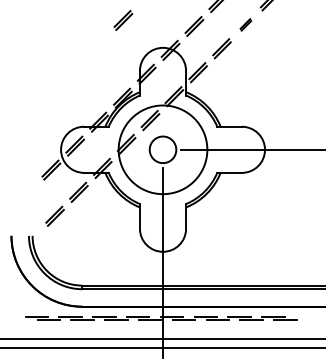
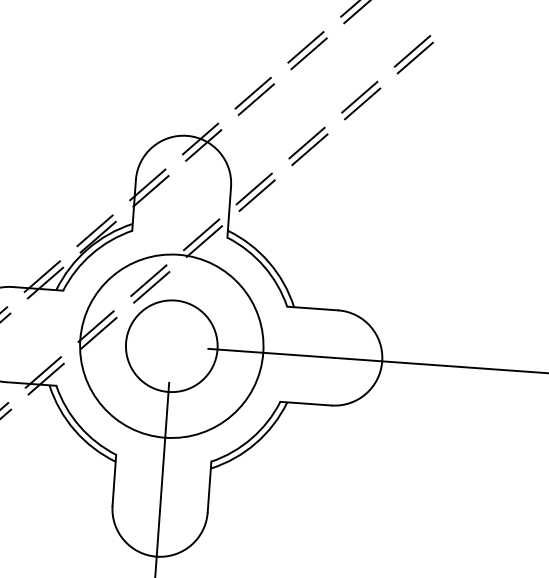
part: (123, 19) -> (109, 71), removed
part: (245, 24) -> (360, 99), size x1.67
circle: (162, 149) -> (170, 345), size x1.67

